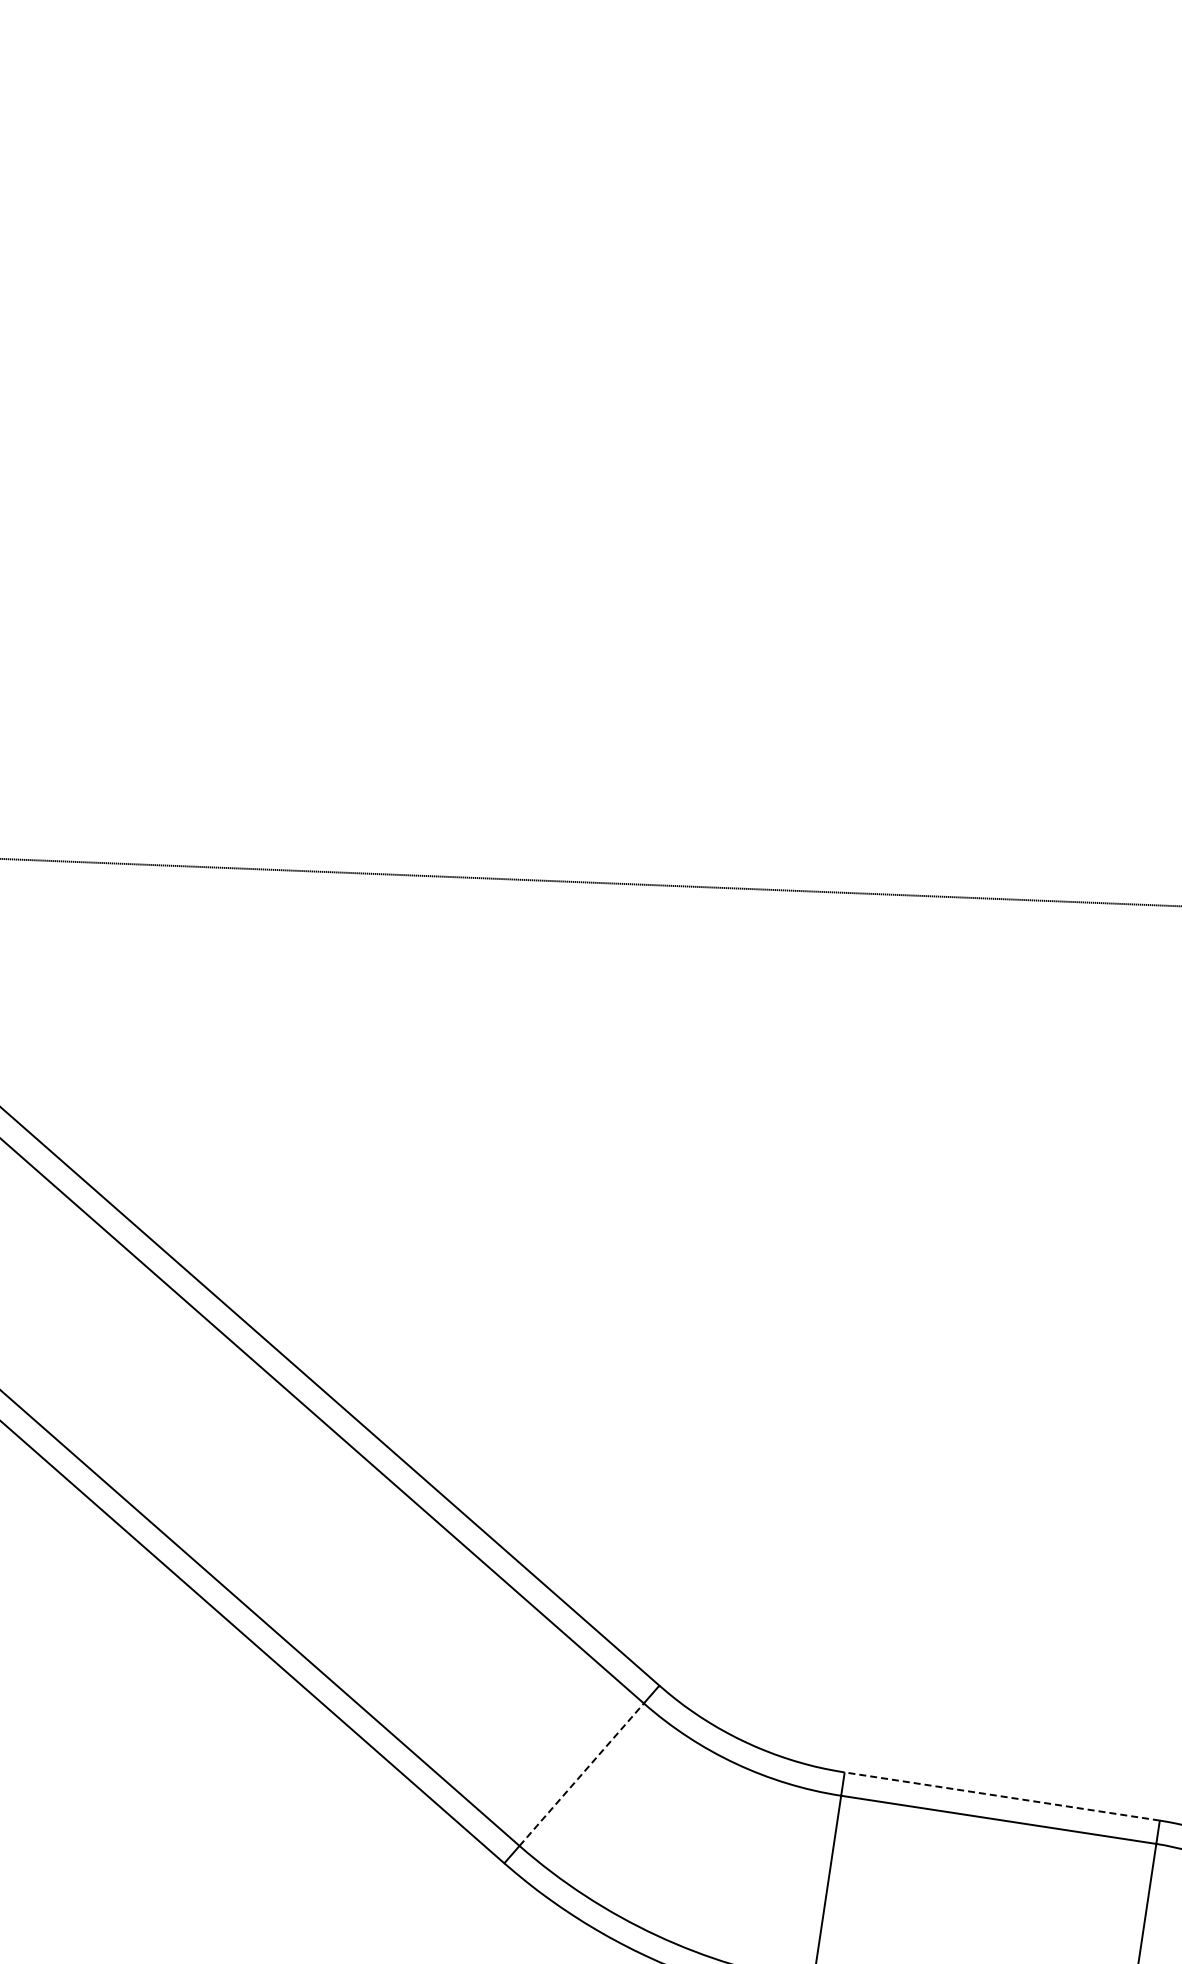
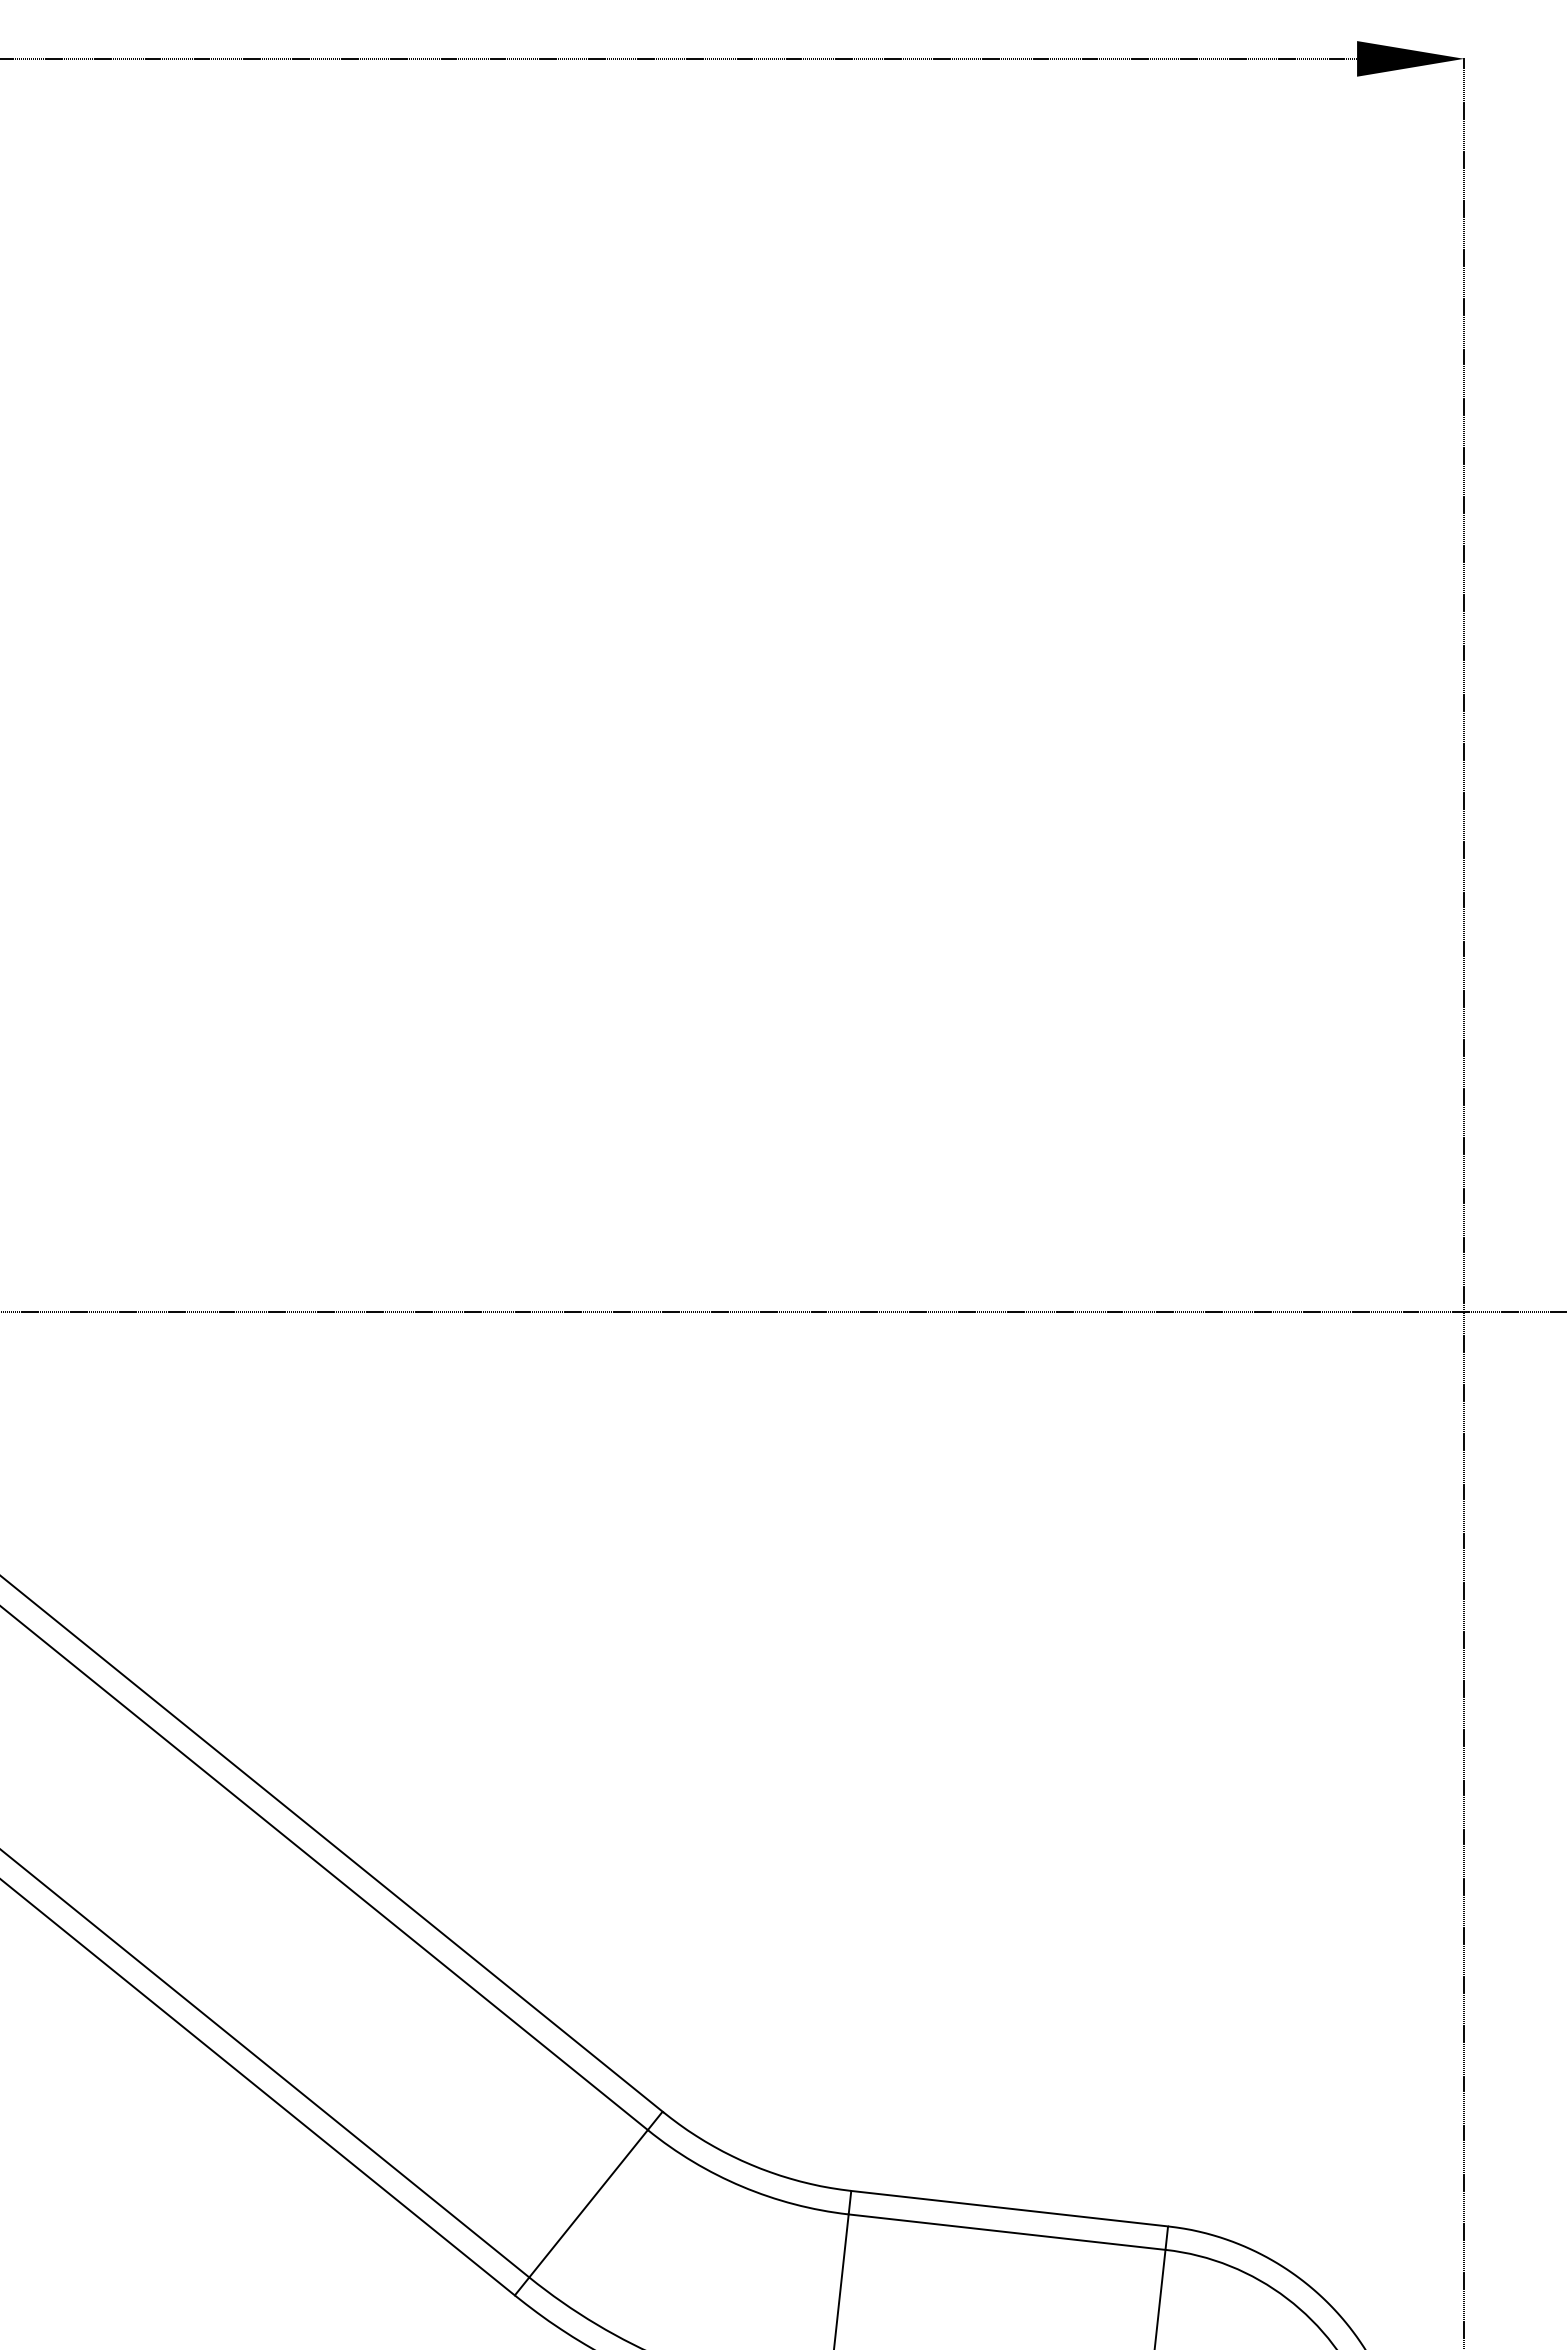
line: (581, 1774) -> (588, 2203), dashed -> solid
line: (1002, 1796) -> (1009, 2208), dashed -> solid

